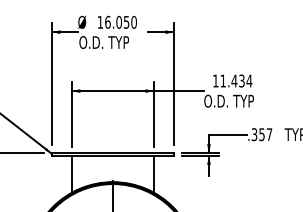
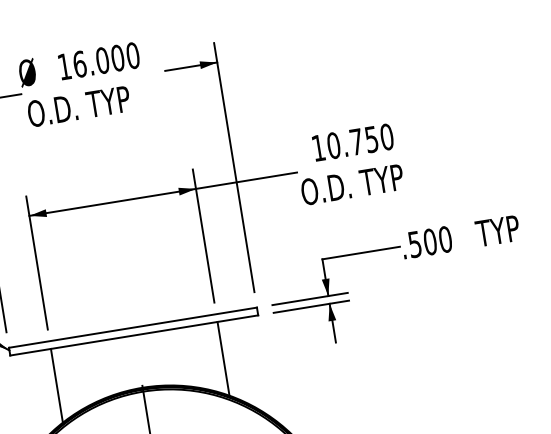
text: (126, 21) -> (117, 56), 16.050 -> 16.000
text: (236, 80) -> (360, 140), 11.434 -> 10.750
text: (262, 134) -> (431, 241), .357 -> .500

